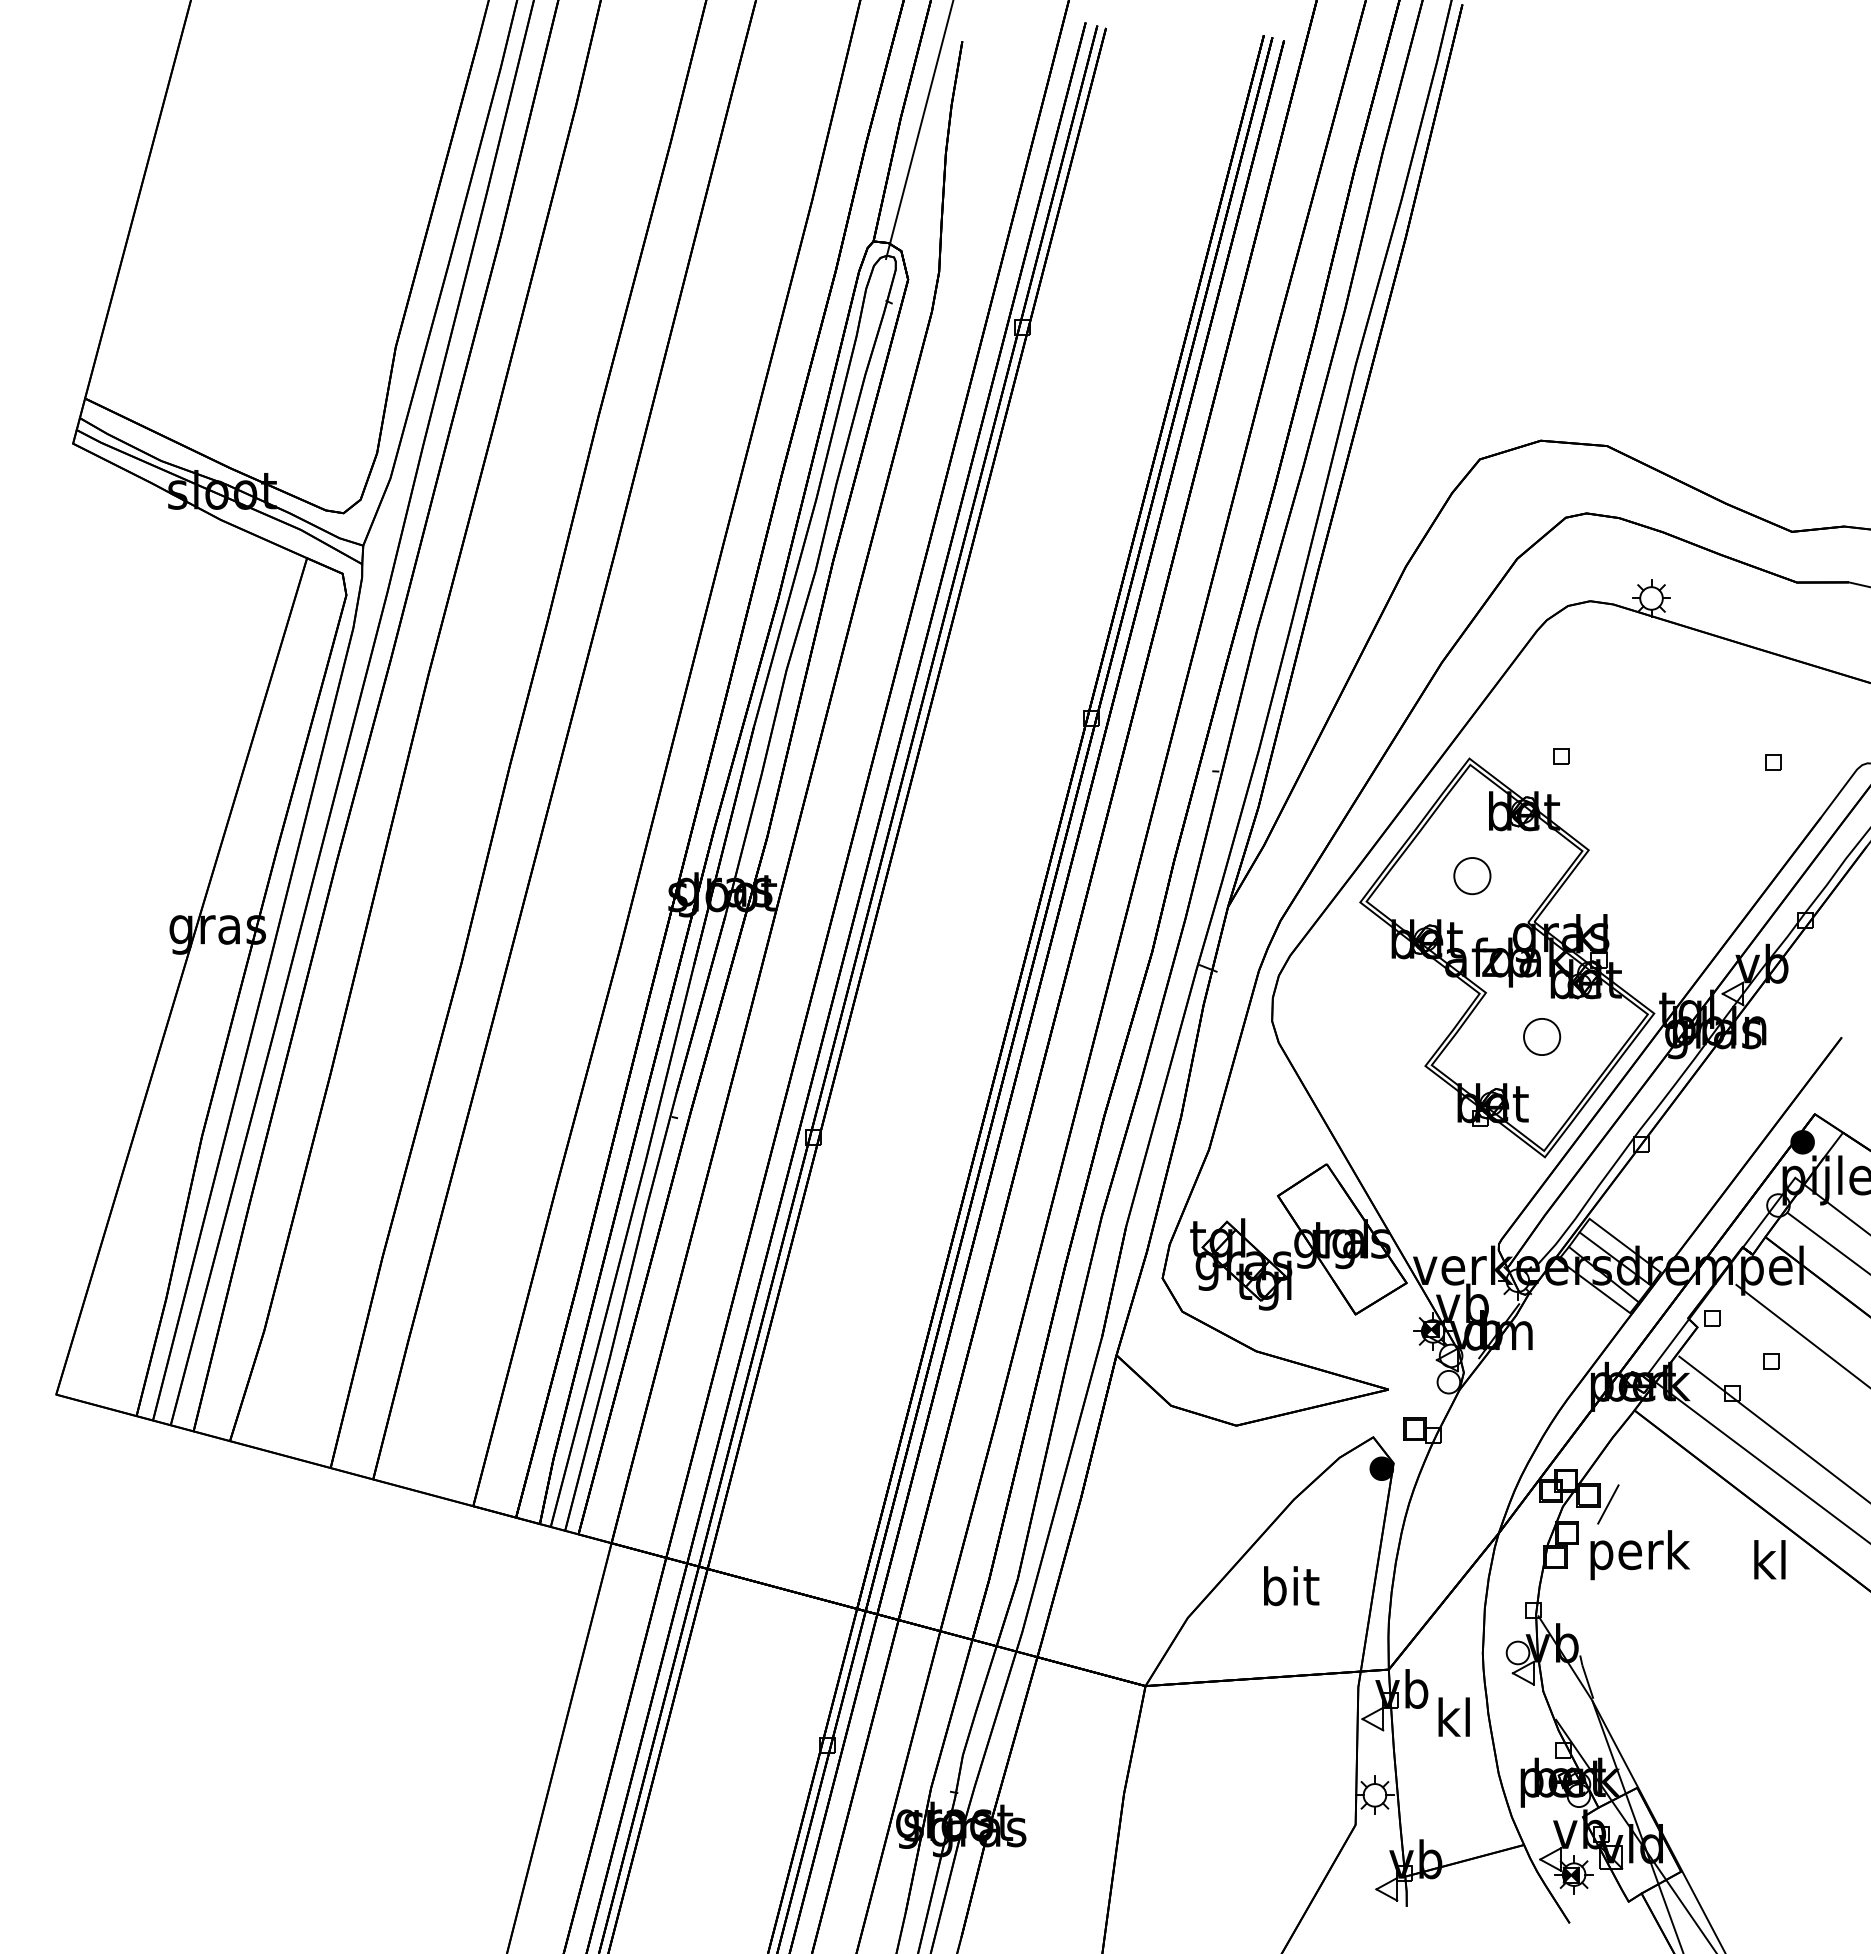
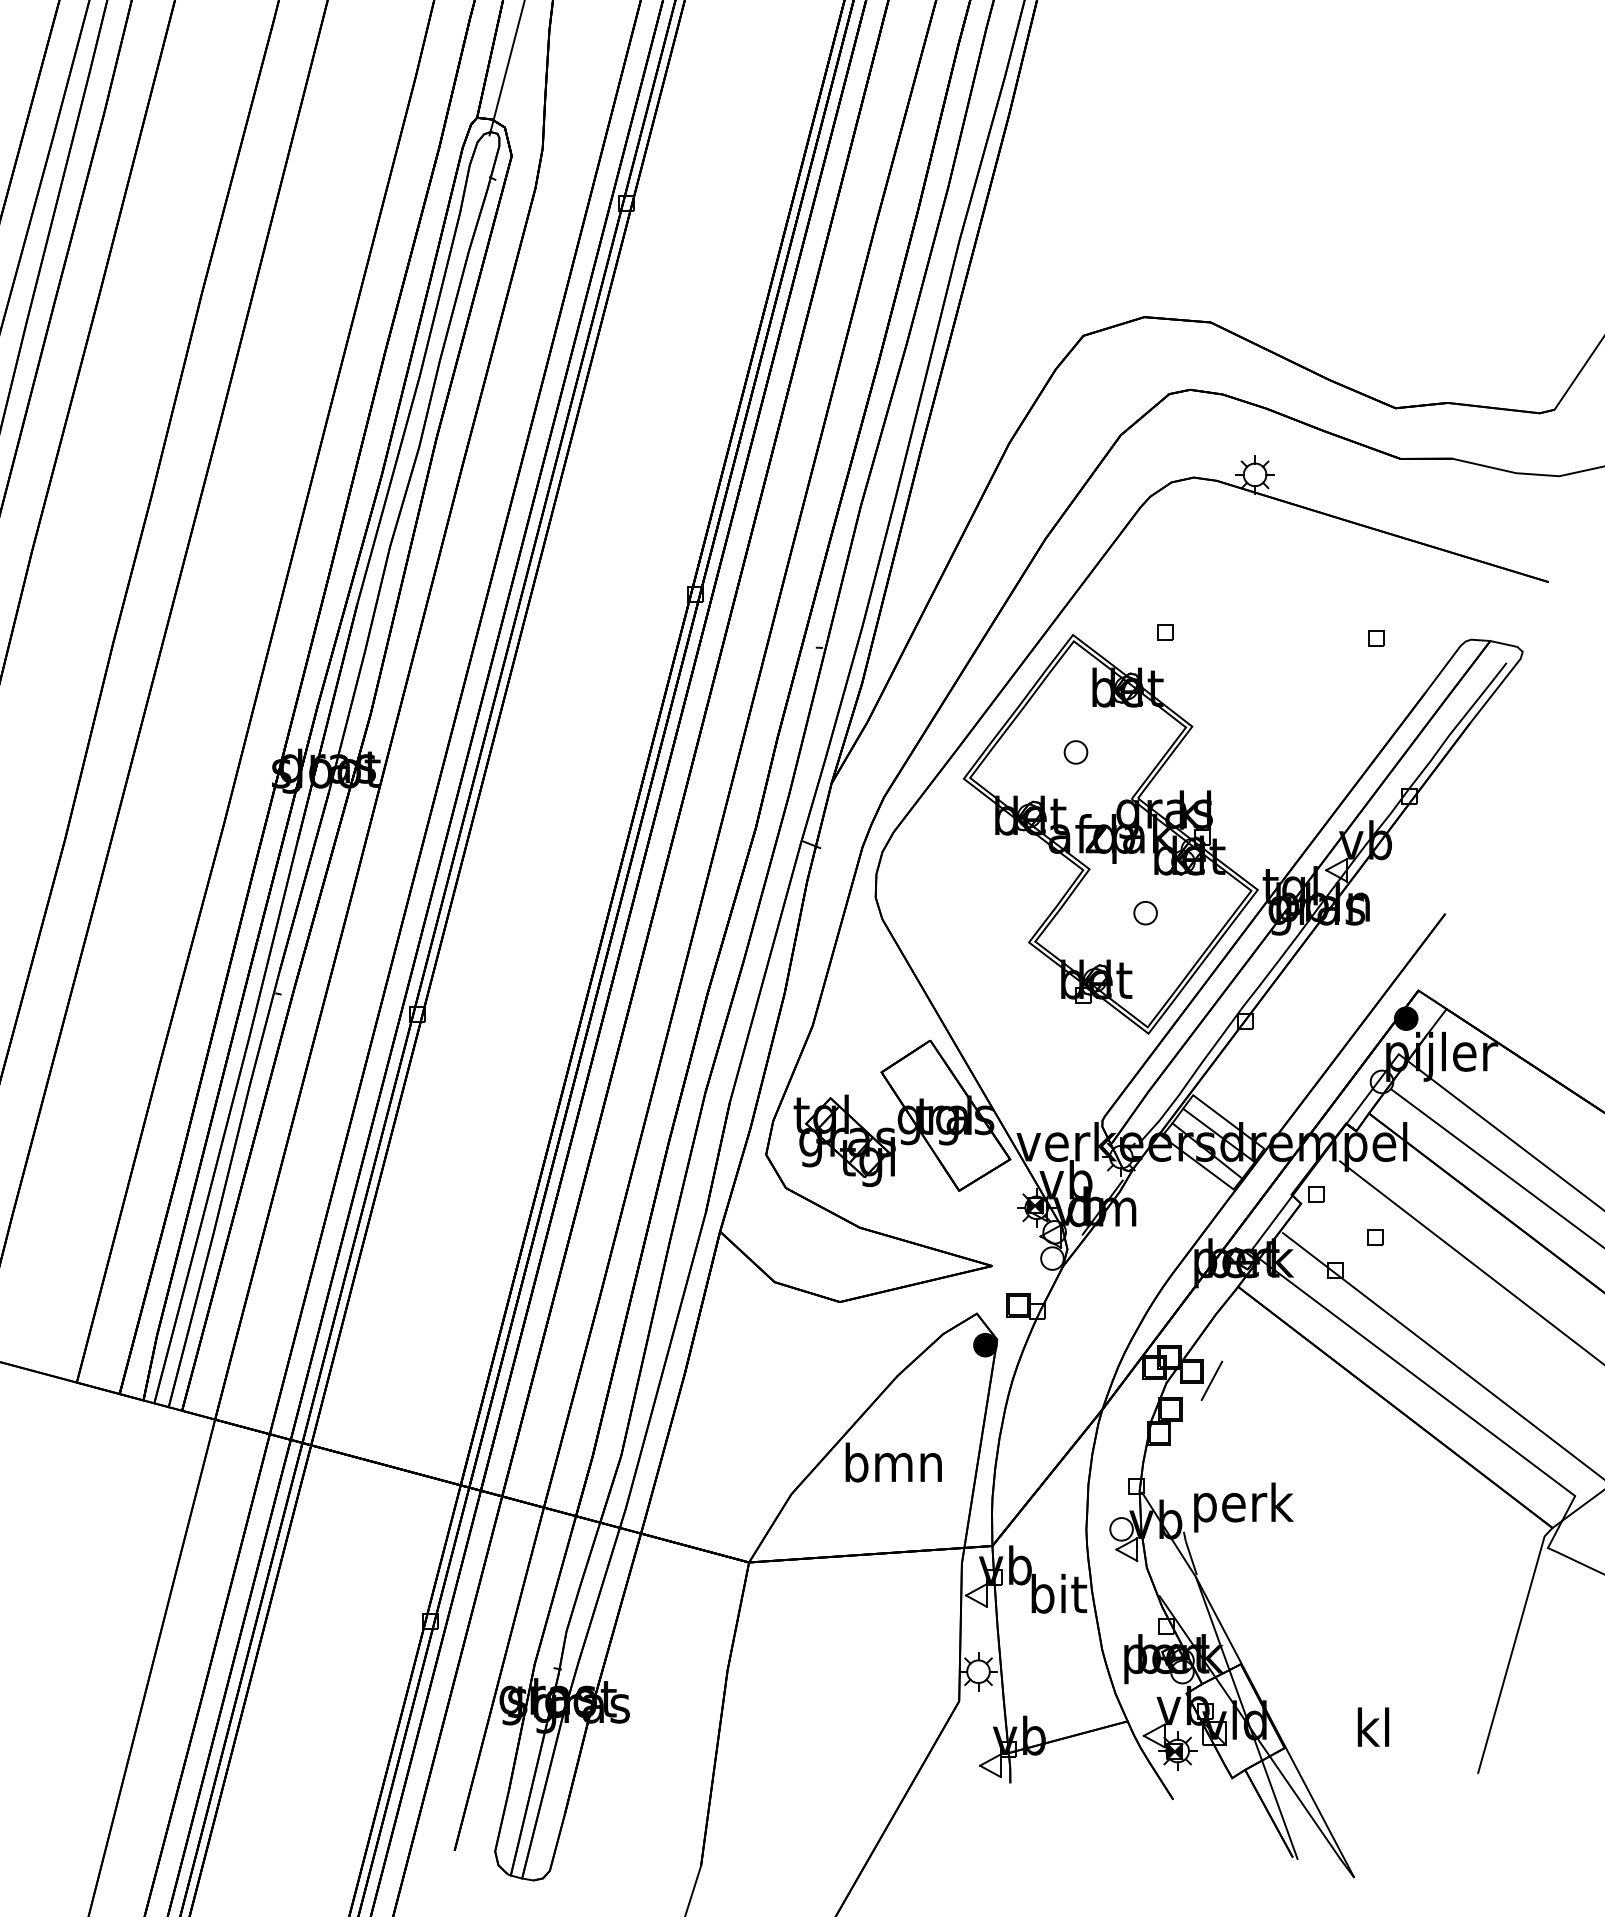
part: (1472, 875) -> (1076, 751), size x0.62
part: (1541, 1036) -> (1145, 912), size x0.62
text: (1640, 1555) -> (1244, 1507), moved
text: (1769, 1559) -> (1373, 1726), moved
text: (1290, 1586) -> (894, 1462), bit -> bmn
text: (1455, 1717) -> (1059, 1593), kl -> bit

